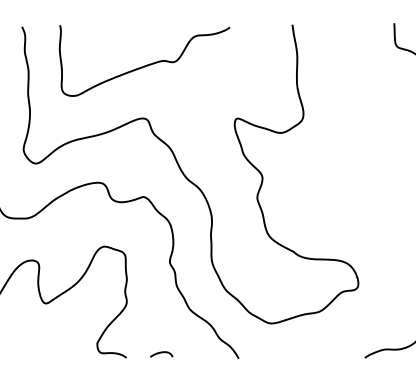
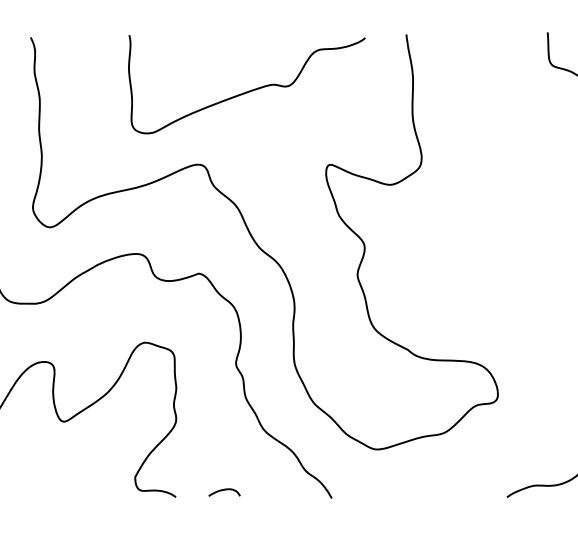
part: (144, 60) -> (246, 84), moved

